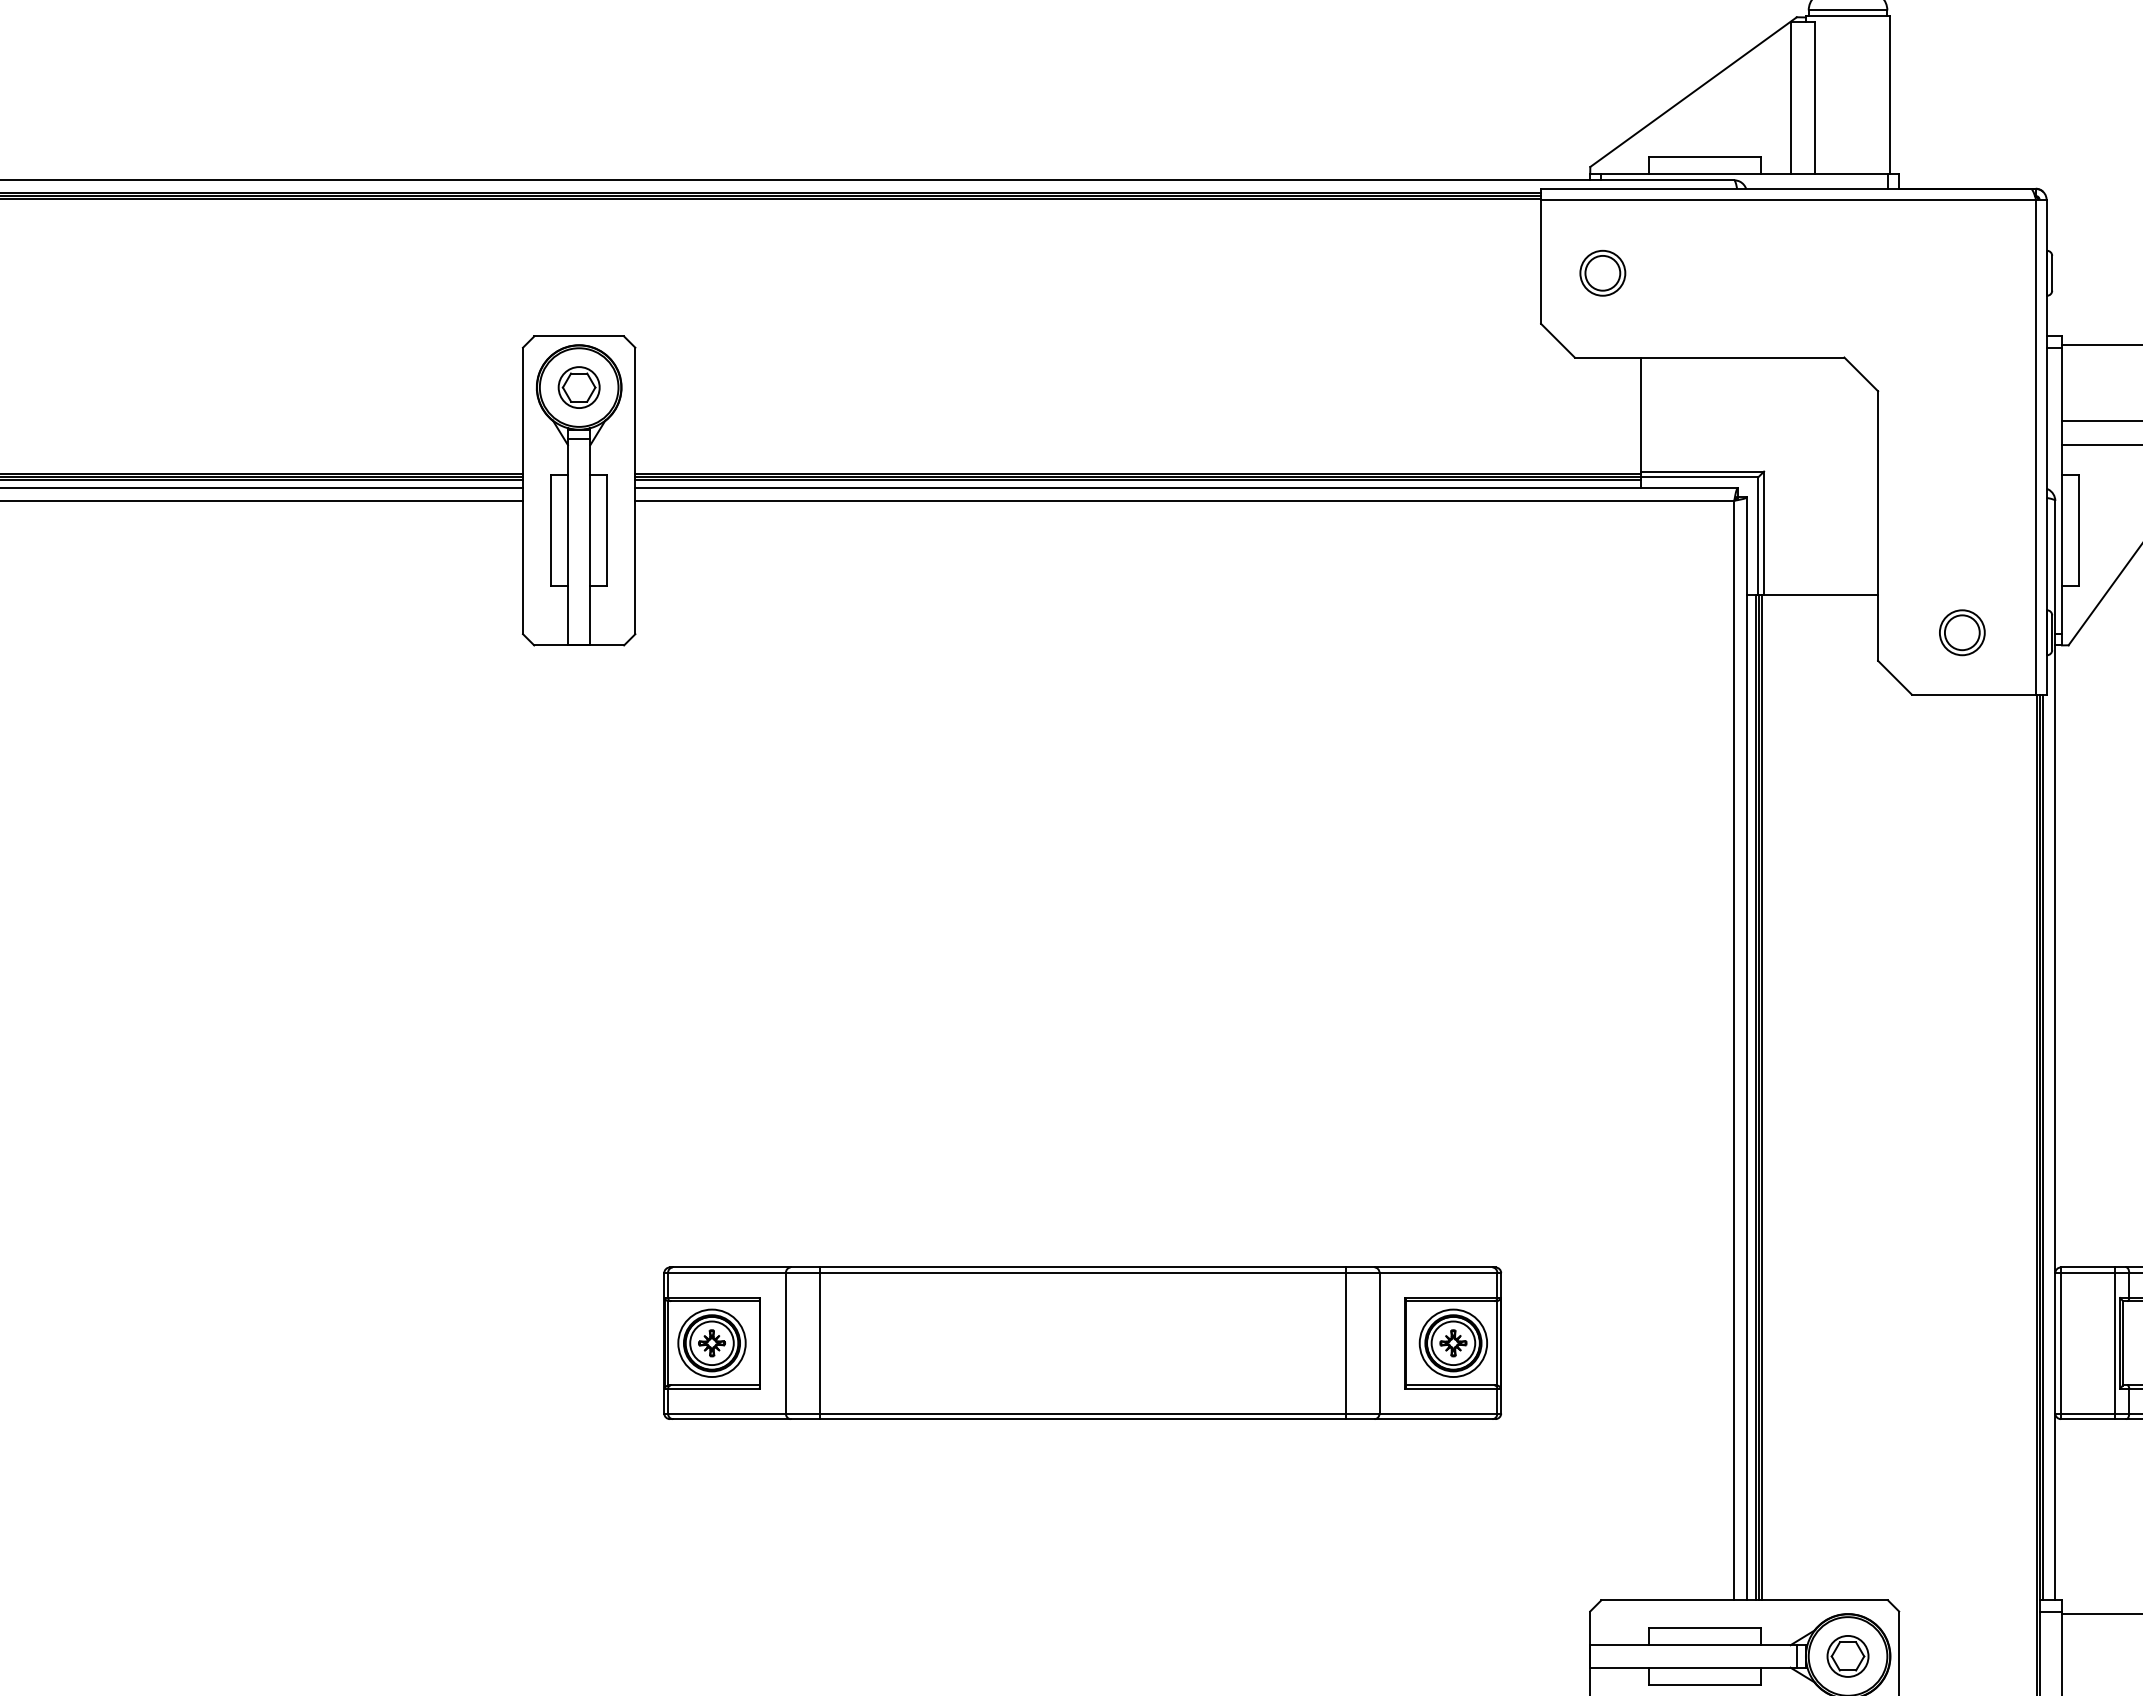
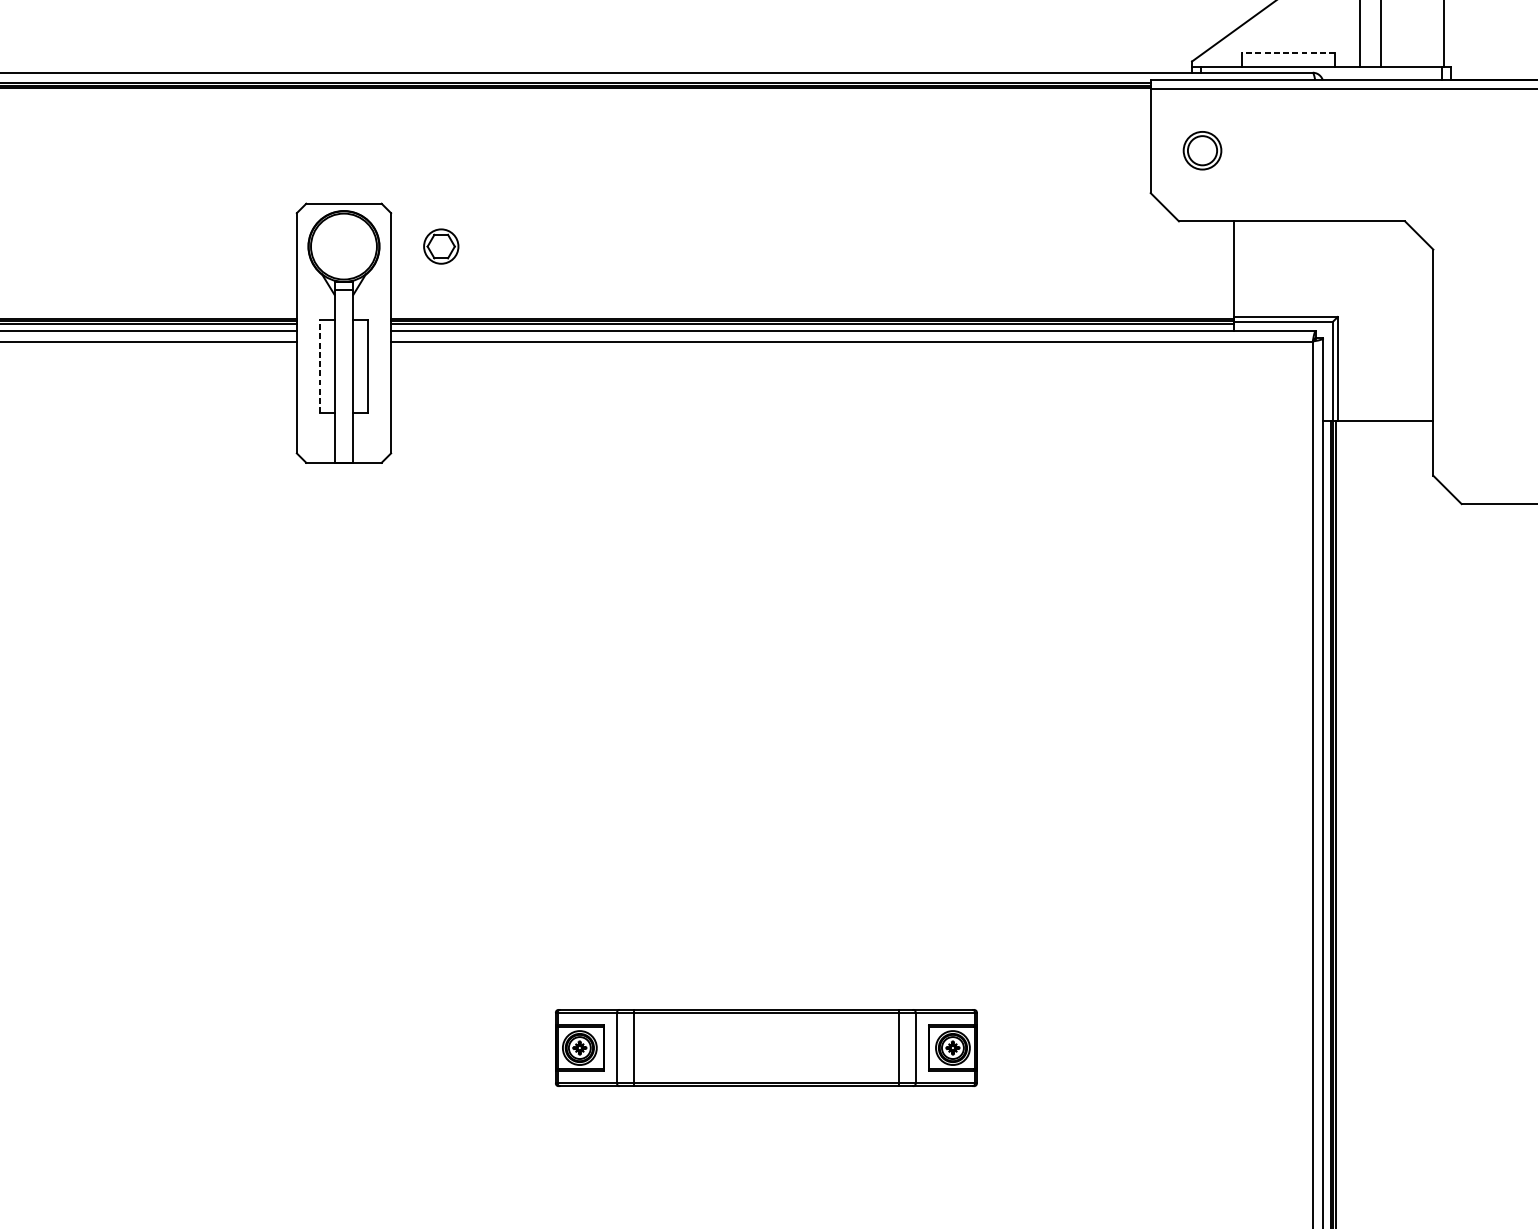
line: (1705, 156) -> (1288, 52), solid -> dashed
part: (578, 387) -> (440, 246), moved
line: (551, 530) -> (320, 366), solid -> dashed
part: (1962, 632) -> (1504, 451), removed
part: (1082, 1342) -> (766, 1047), size x0.6

